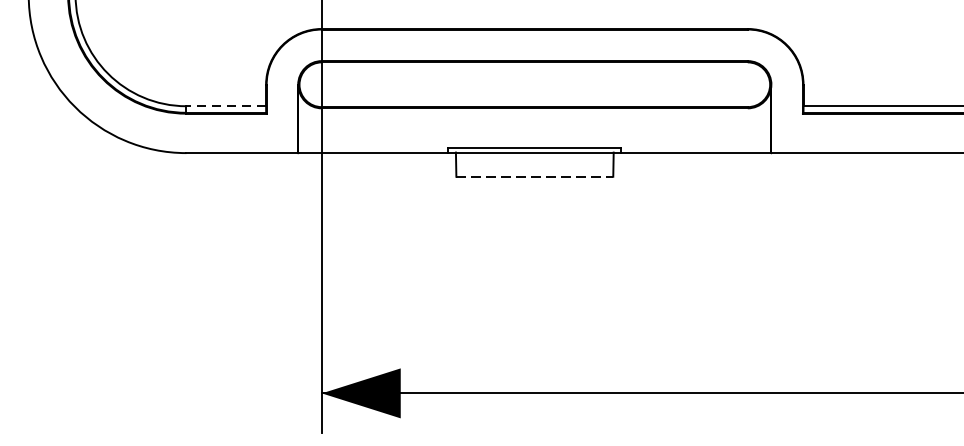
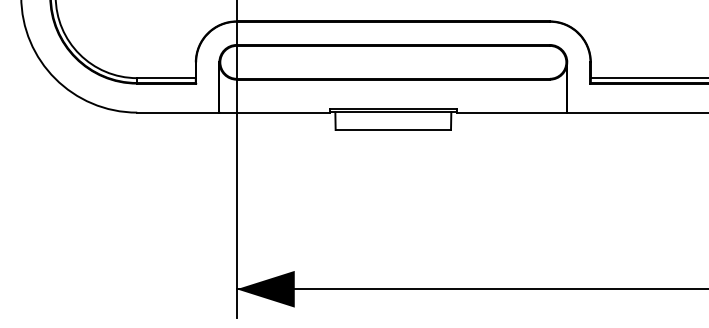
line: (226, 106) -> (166, 78), dashed -> solid
line: (535, 177) -> (393, 130), dashed -> solid

